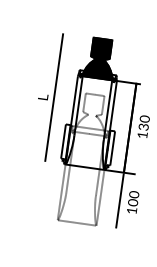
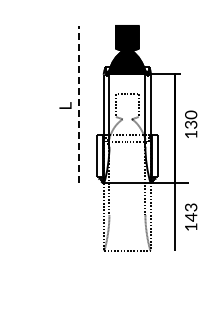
line: (54, 97) -> (78, 104), solid -> dashed
text: (133, 198) -> (191, 212), 100 -> 143

